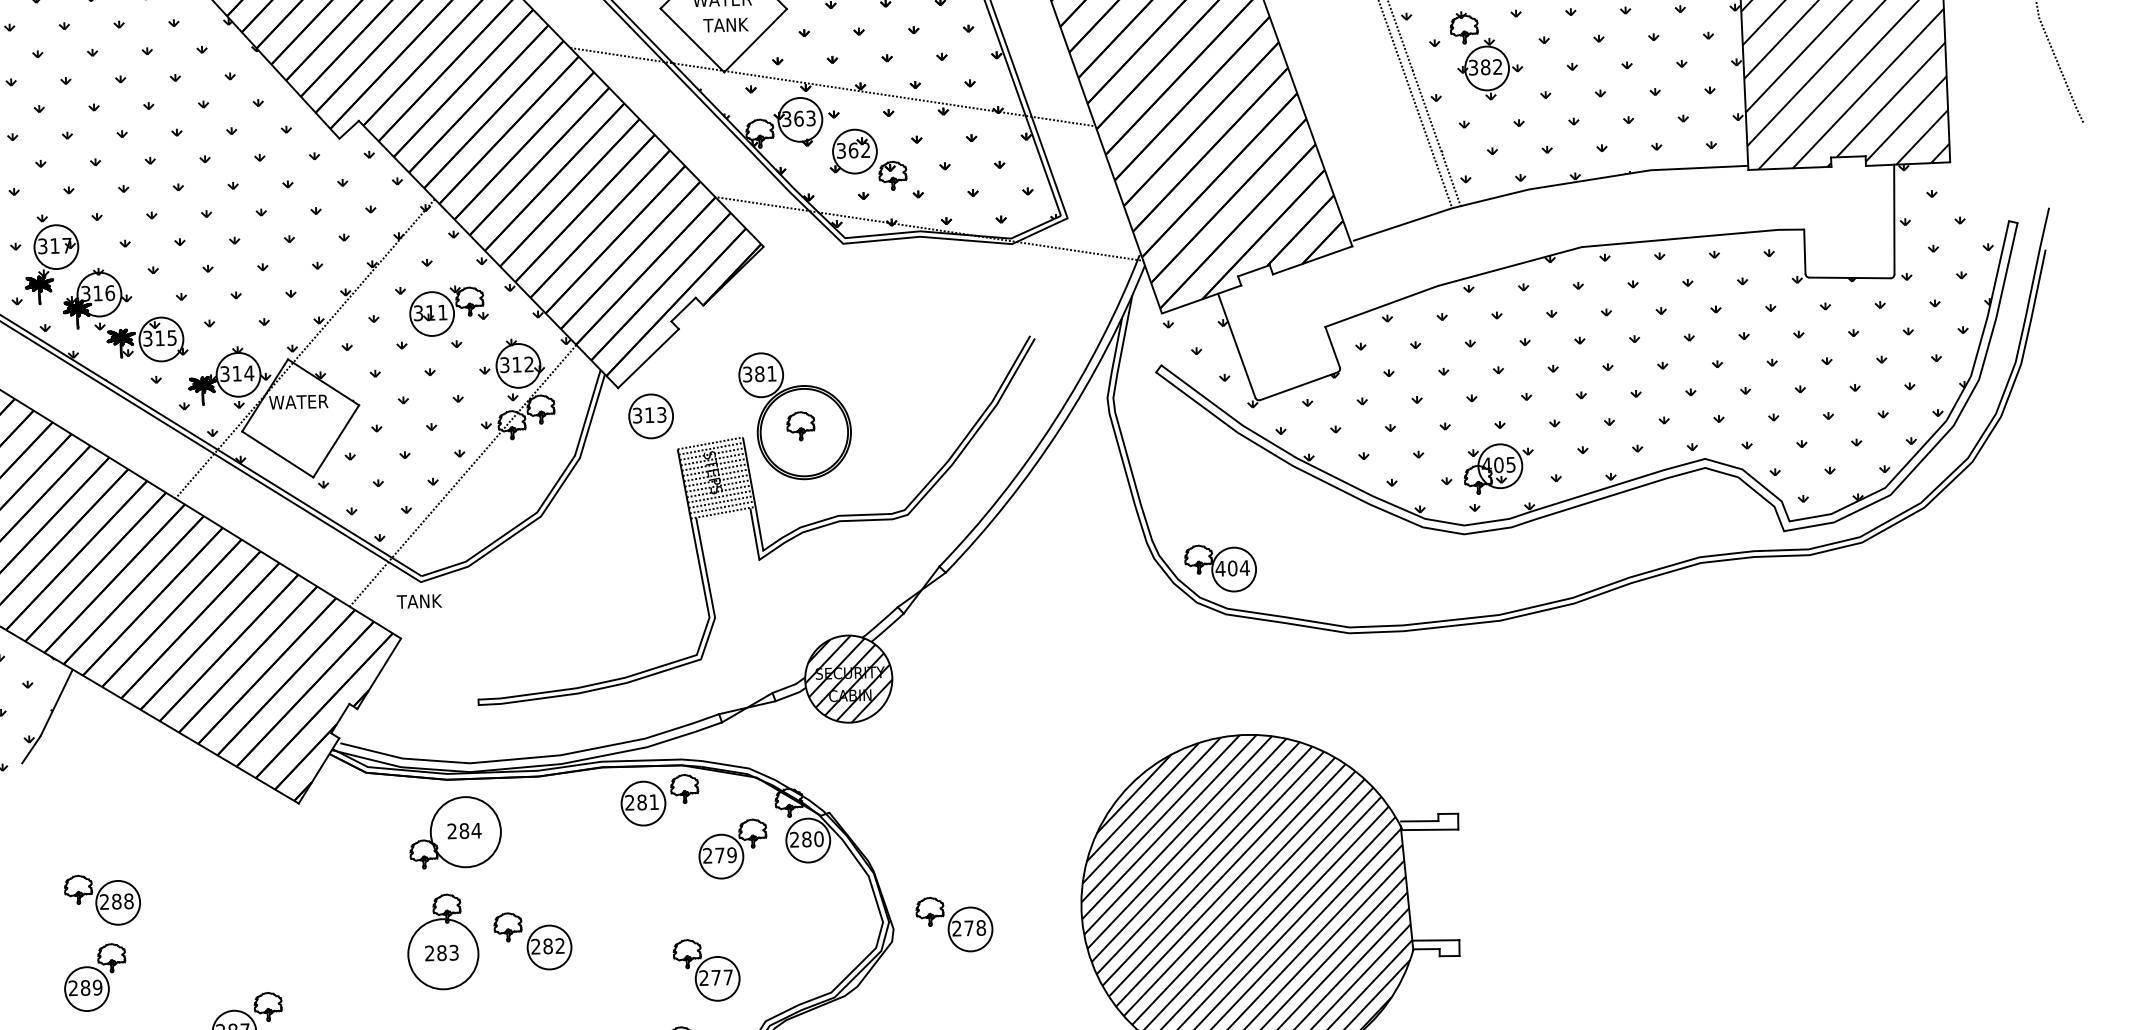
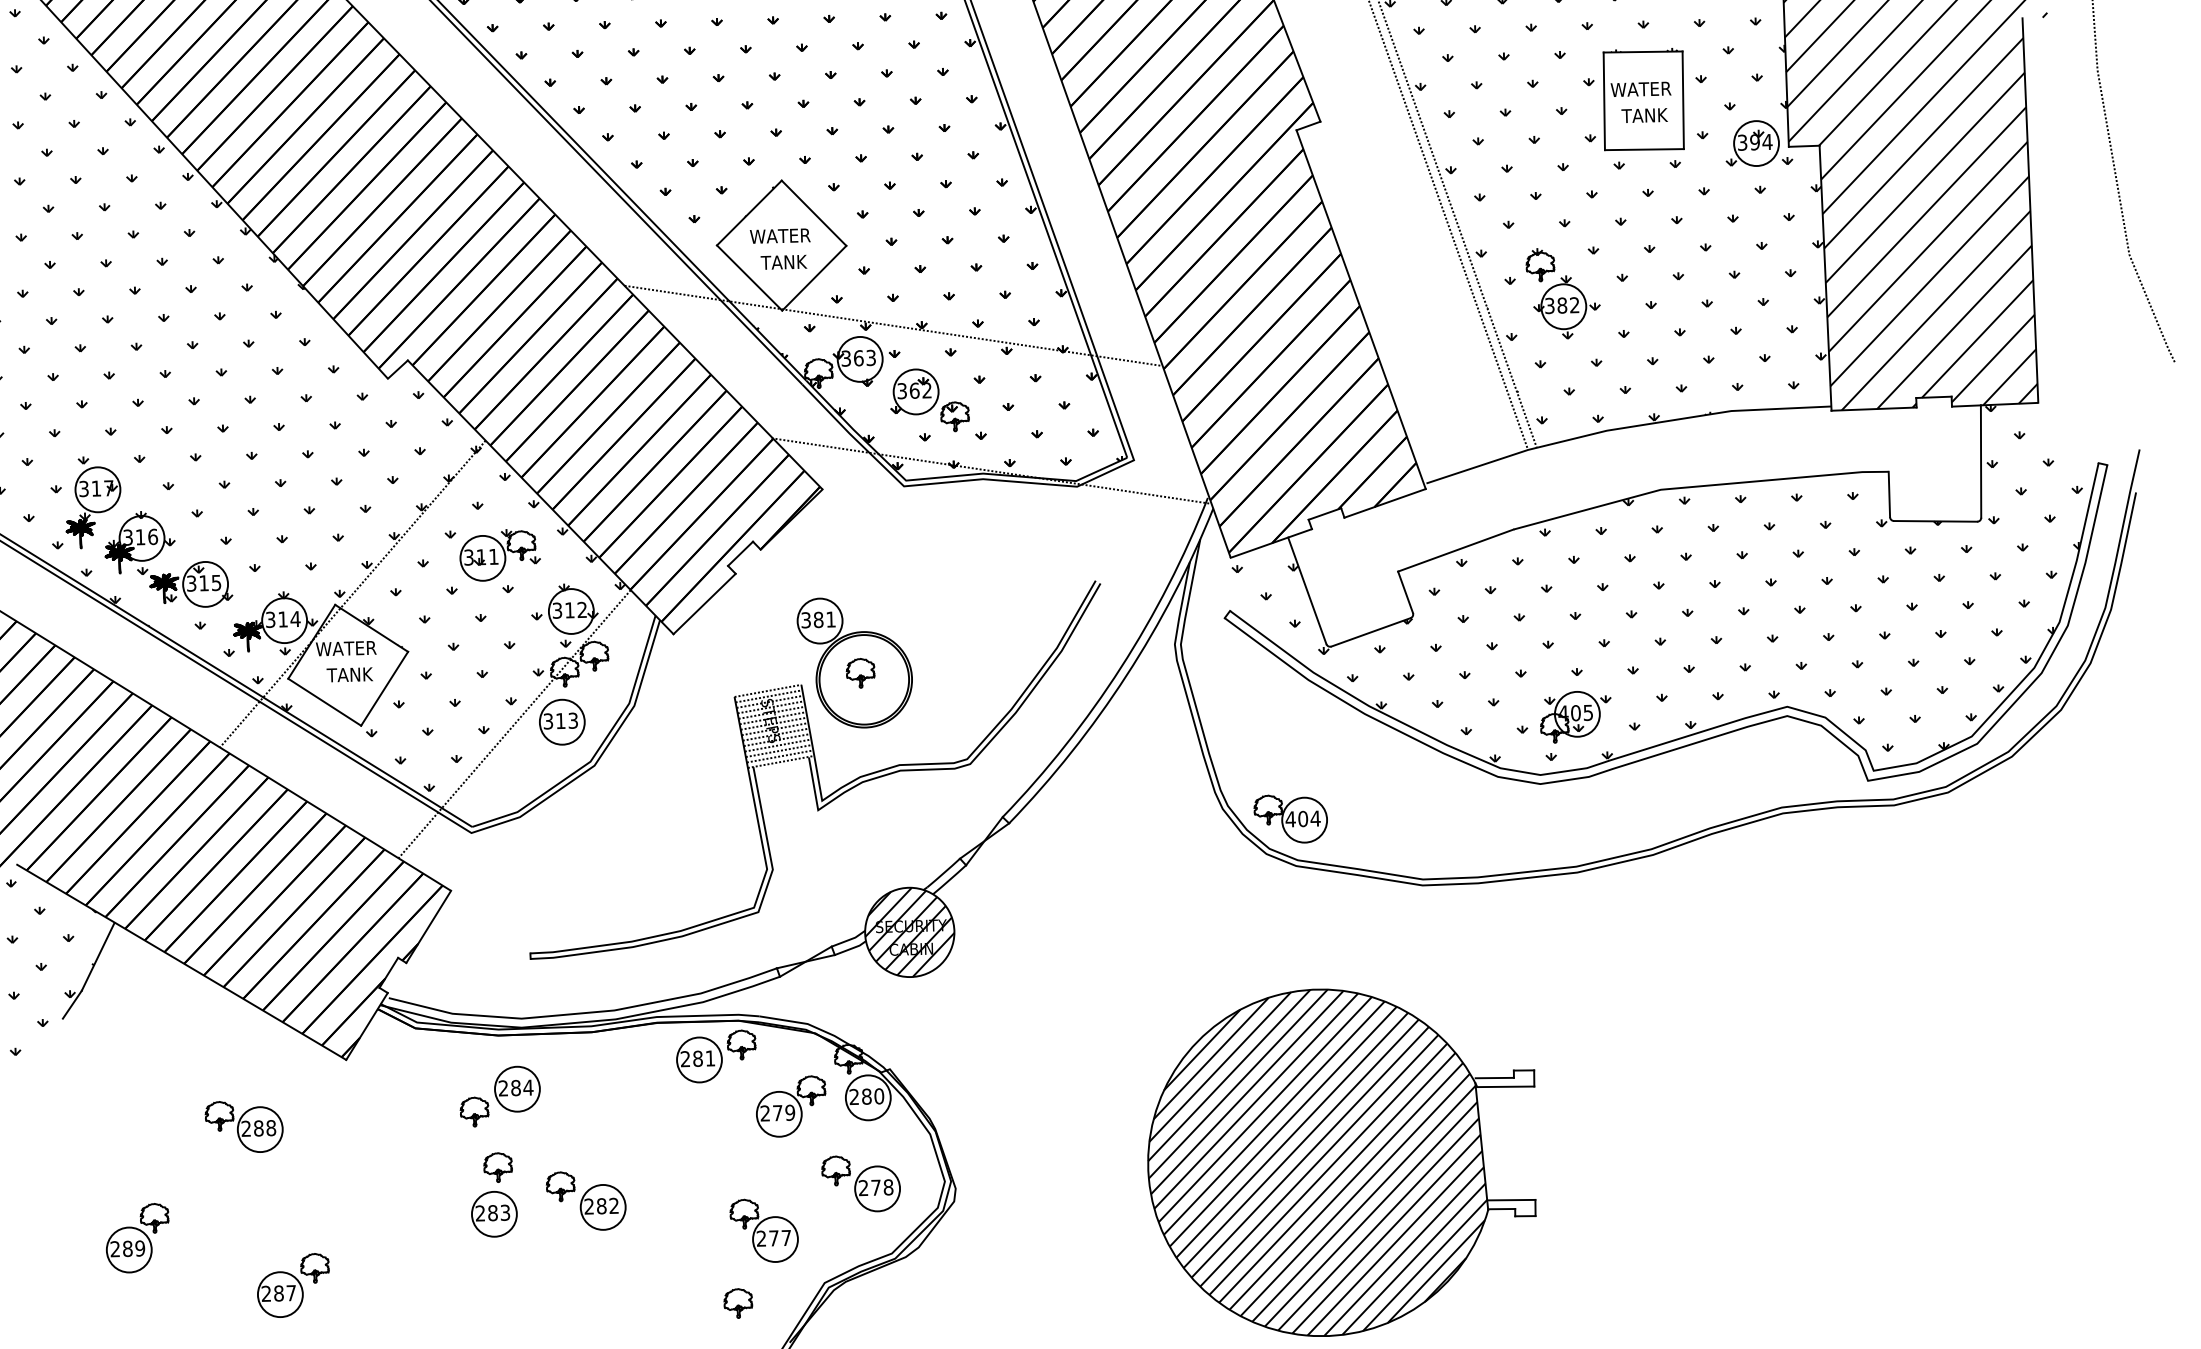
part: (651, 415) -> (562, 721), moved
text: (419, 601) -> (349, 674), moved
circle: (465, 831) -> (517, 1088), size x0.62
part: (101, 899) -> (243, 1126), moved
part: (953, 924) -> (860, 1183), moved
circle: (442, 953) -> (493, 1213), size x0.62

